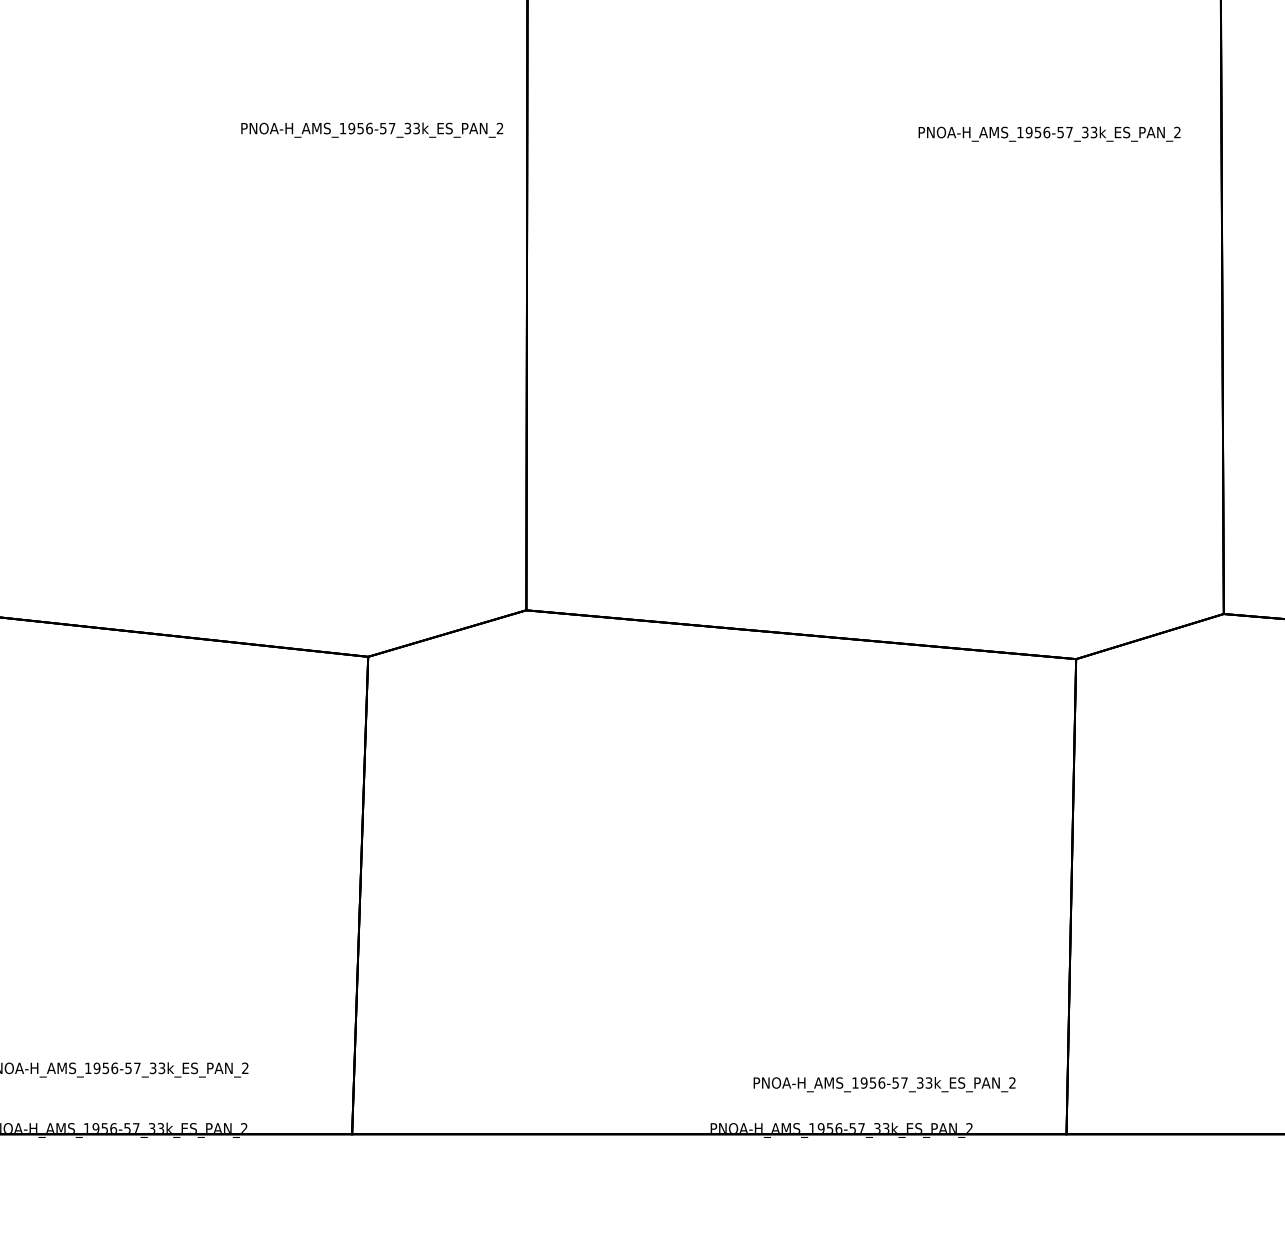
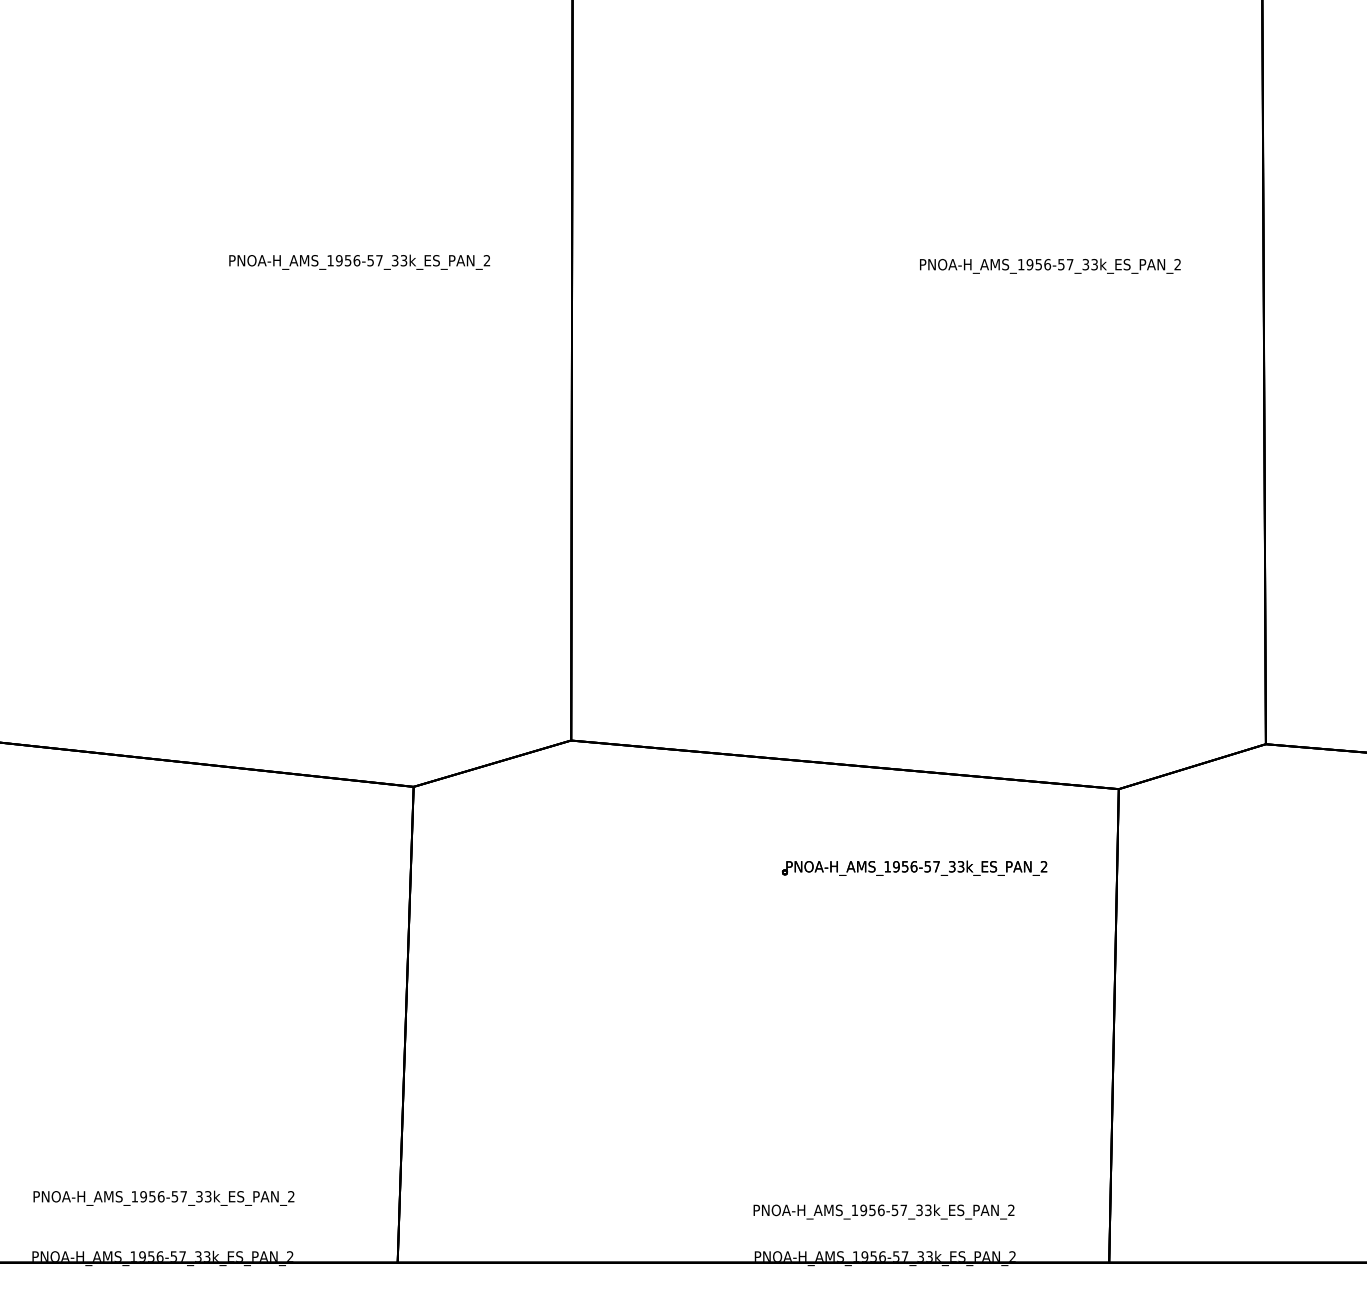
text: (372, 129) -> (359, 261), moved
text: (1049, 133) -> (1050, 265), moved
part: (871, 737) -> (914, 867), added
text: (884, 1084) -> (883, 1211), moved

